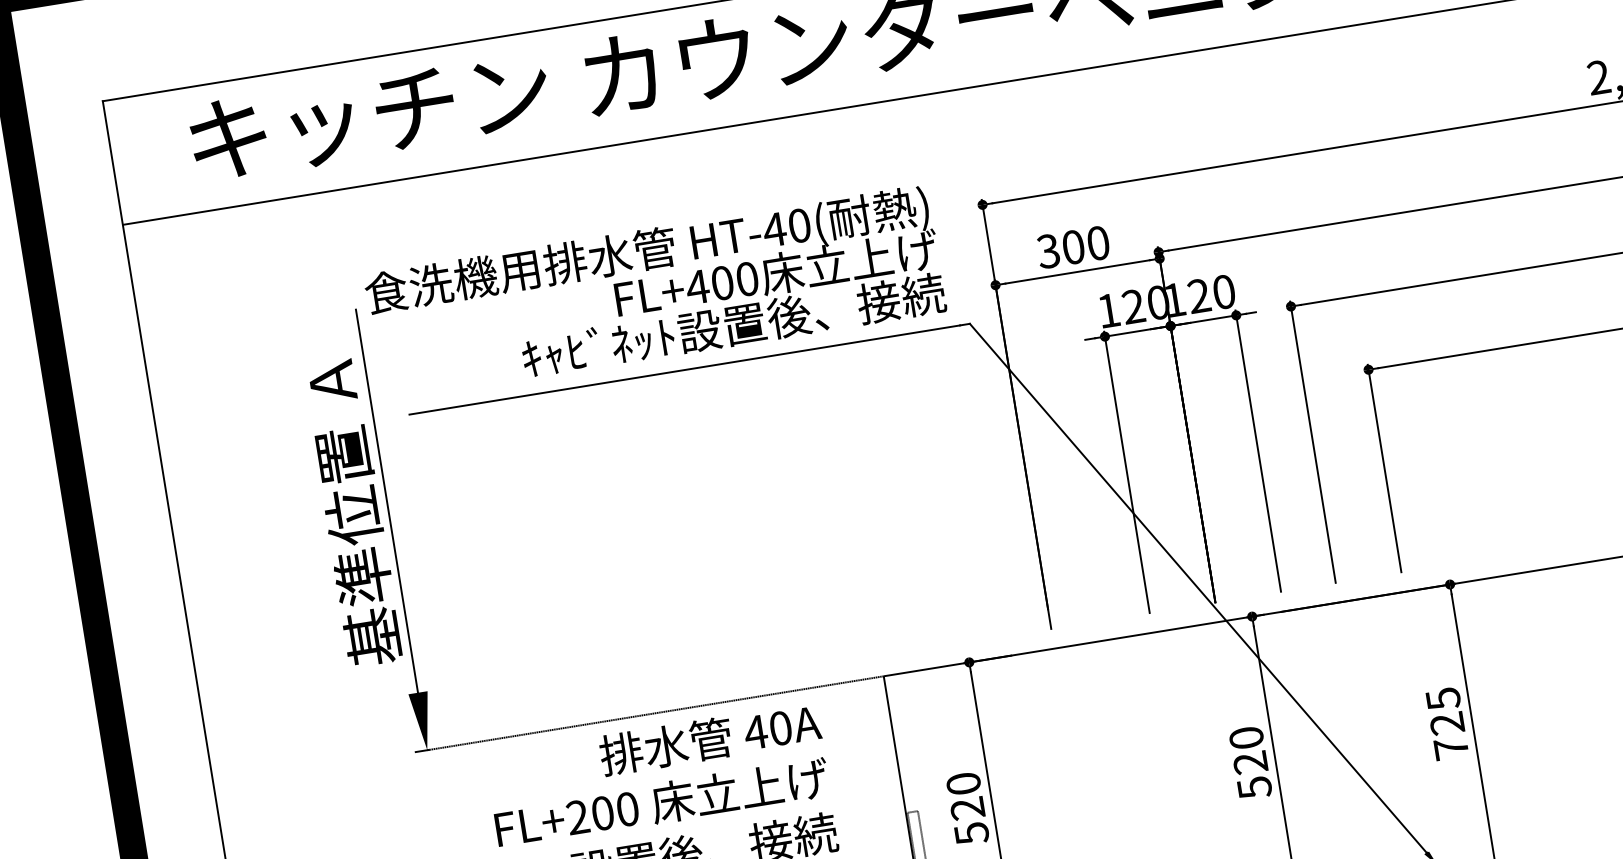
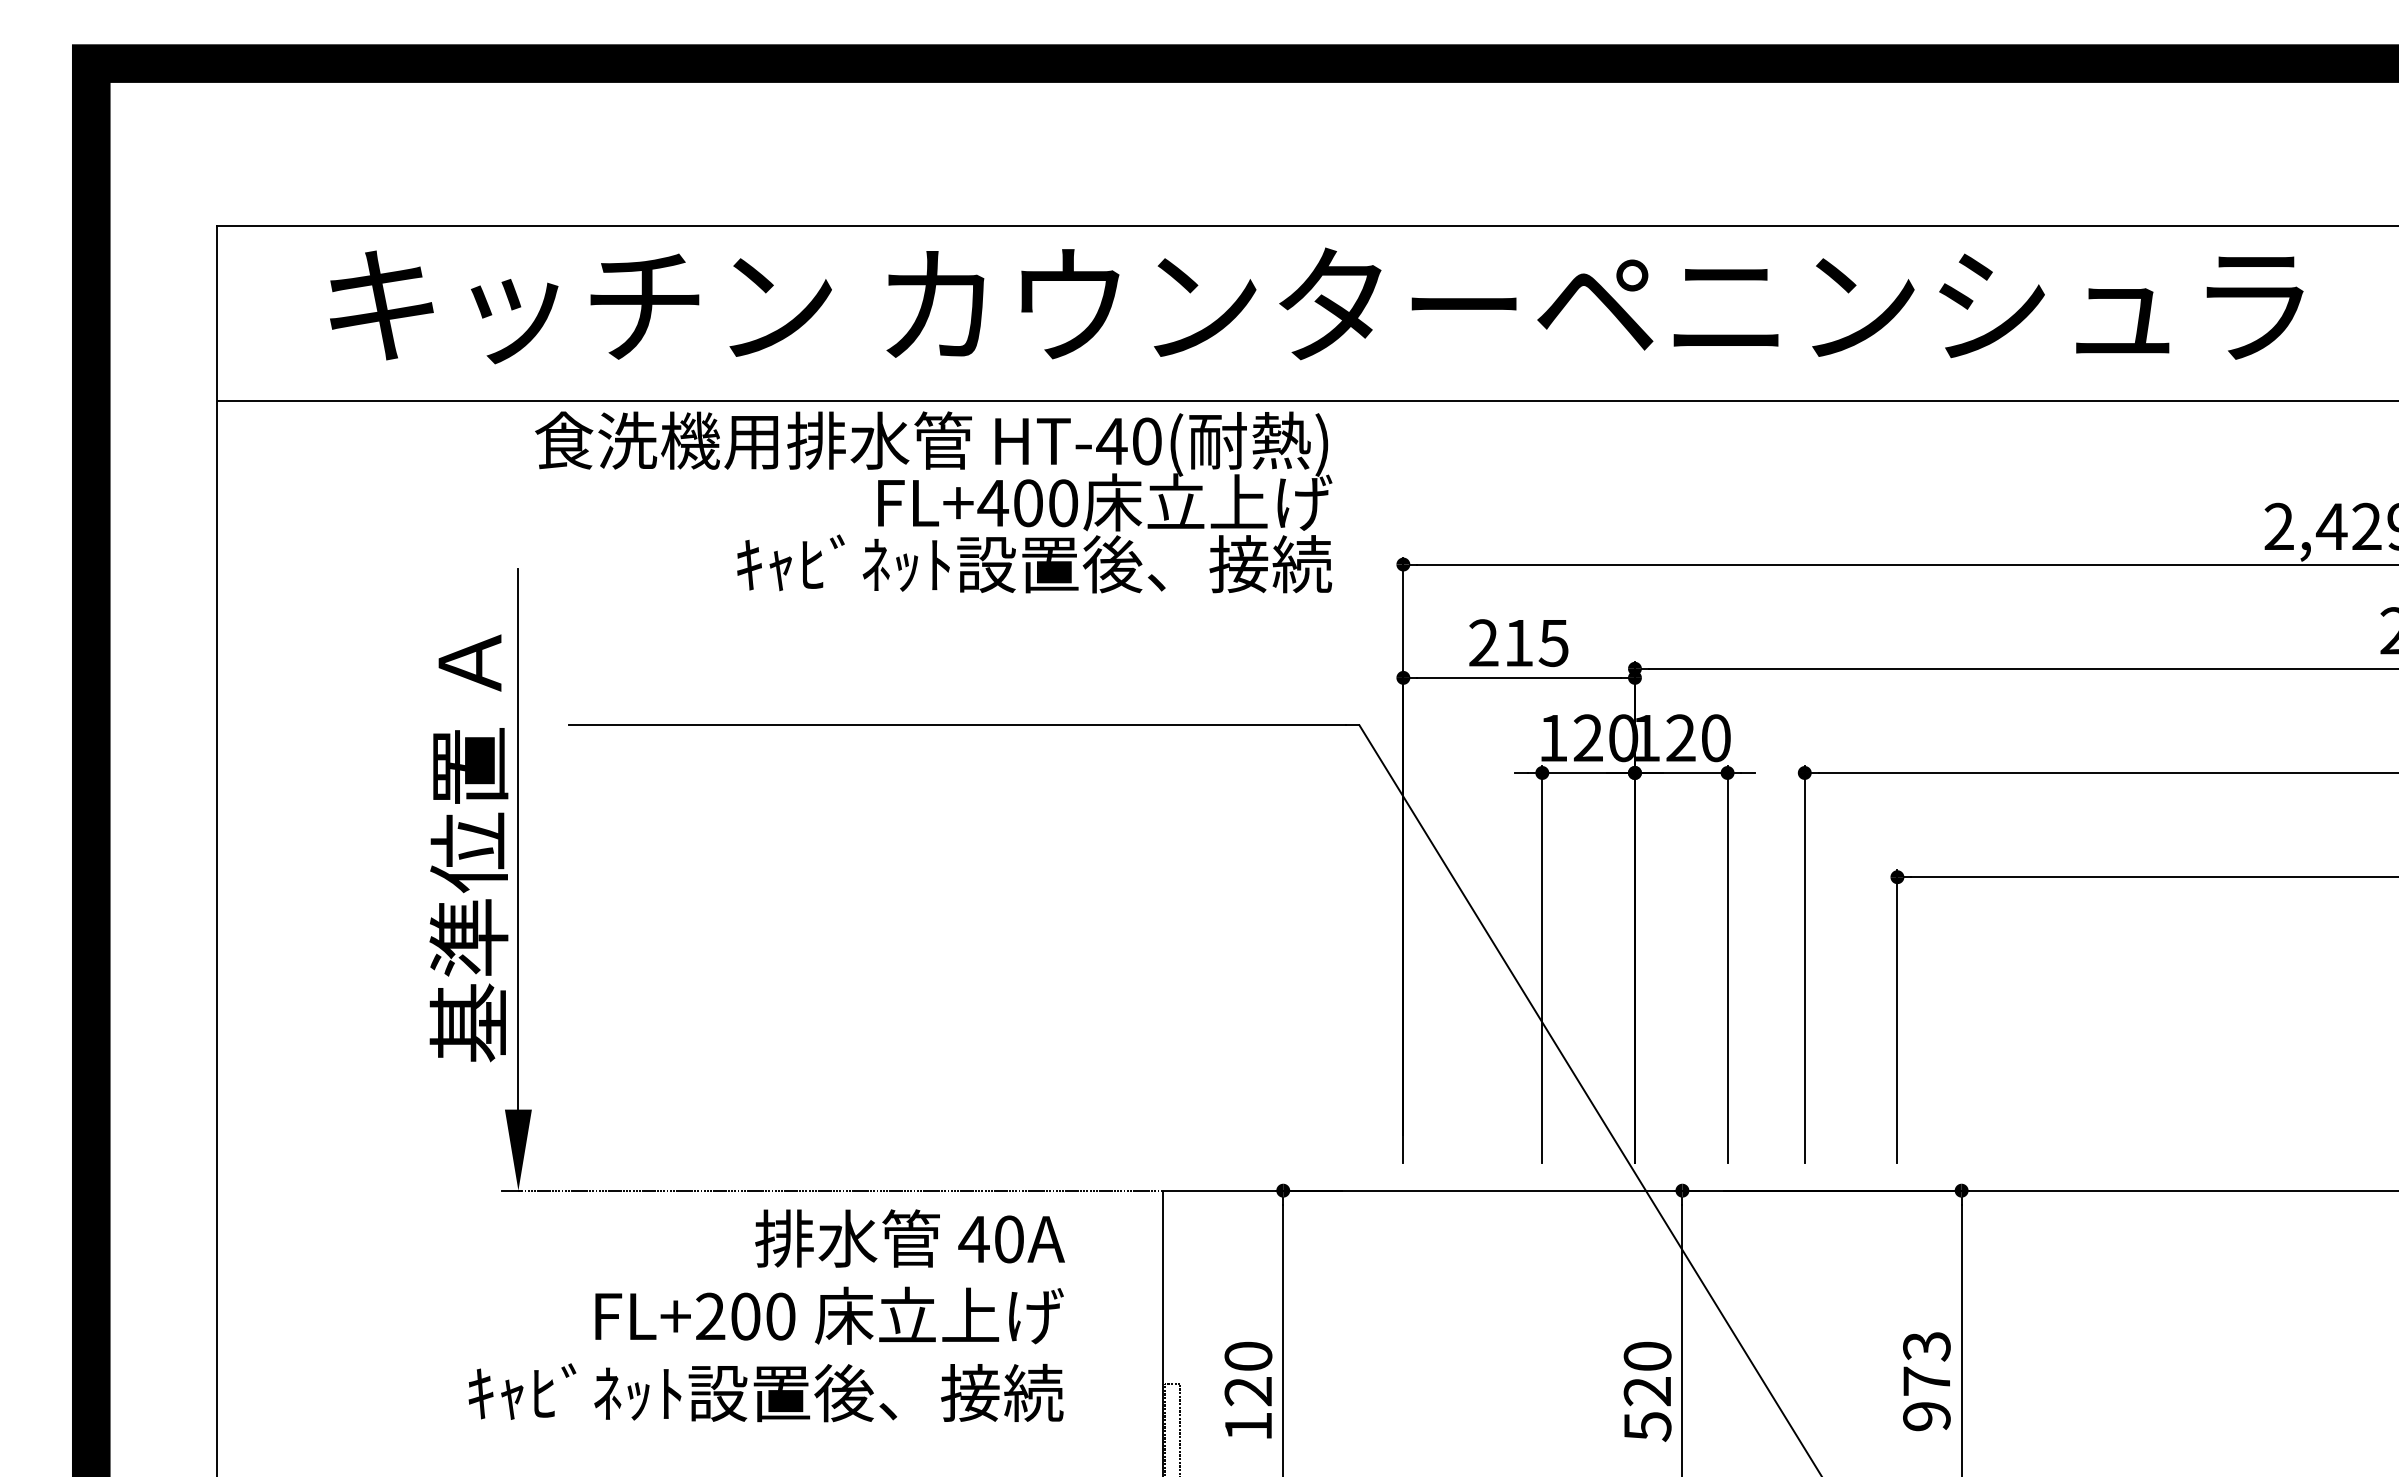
text: (1073, 247) -> (1518, 643), 300 -> 215
text: (655, 293) -> (933, 502), moved
text: (1447, 723) -> (1926, 1381), 725 -> 973
text: (971, 834) -> (1248, 1427), 520 -> 120

